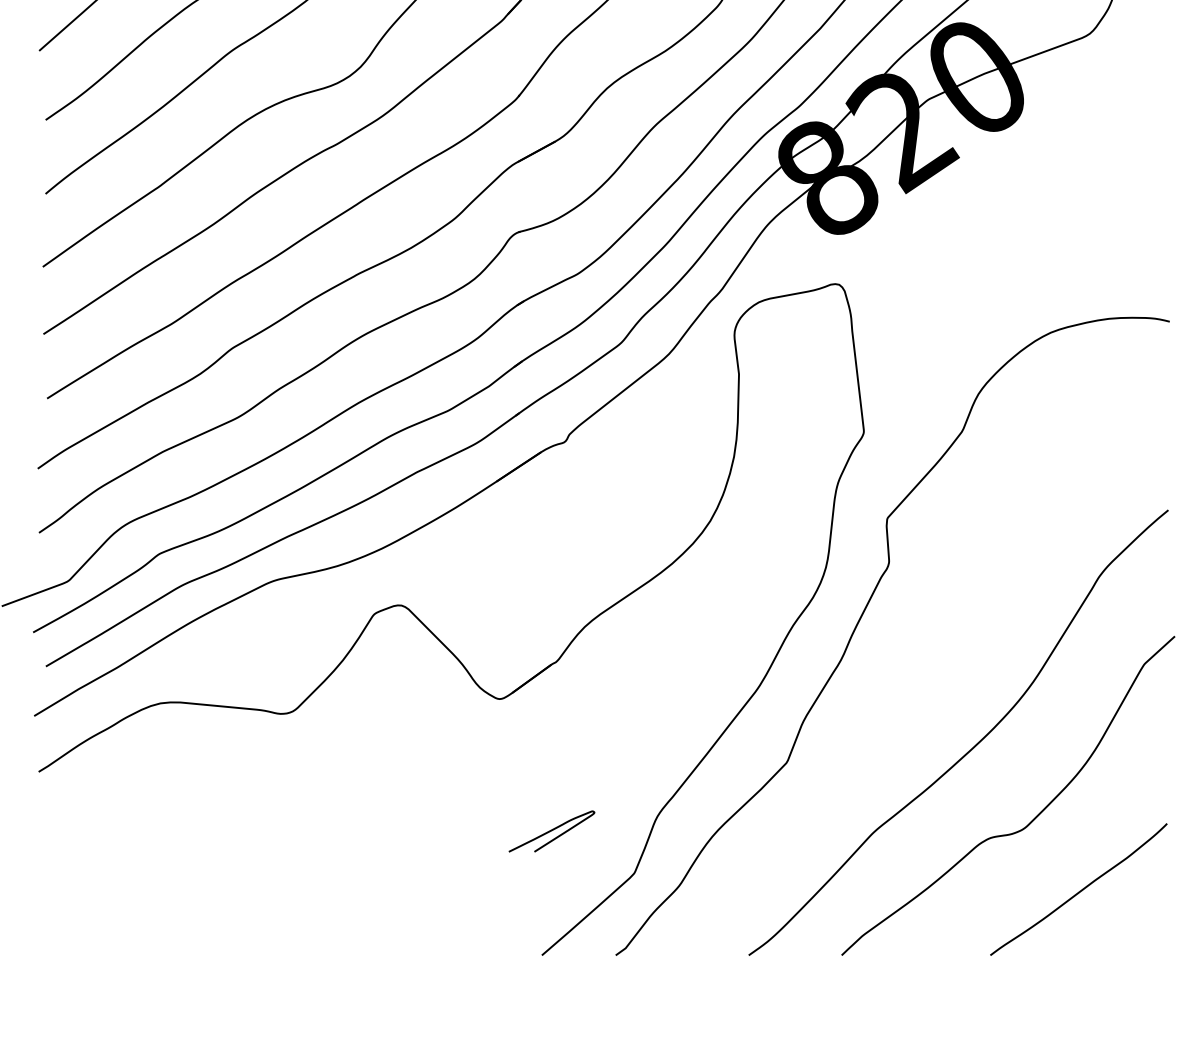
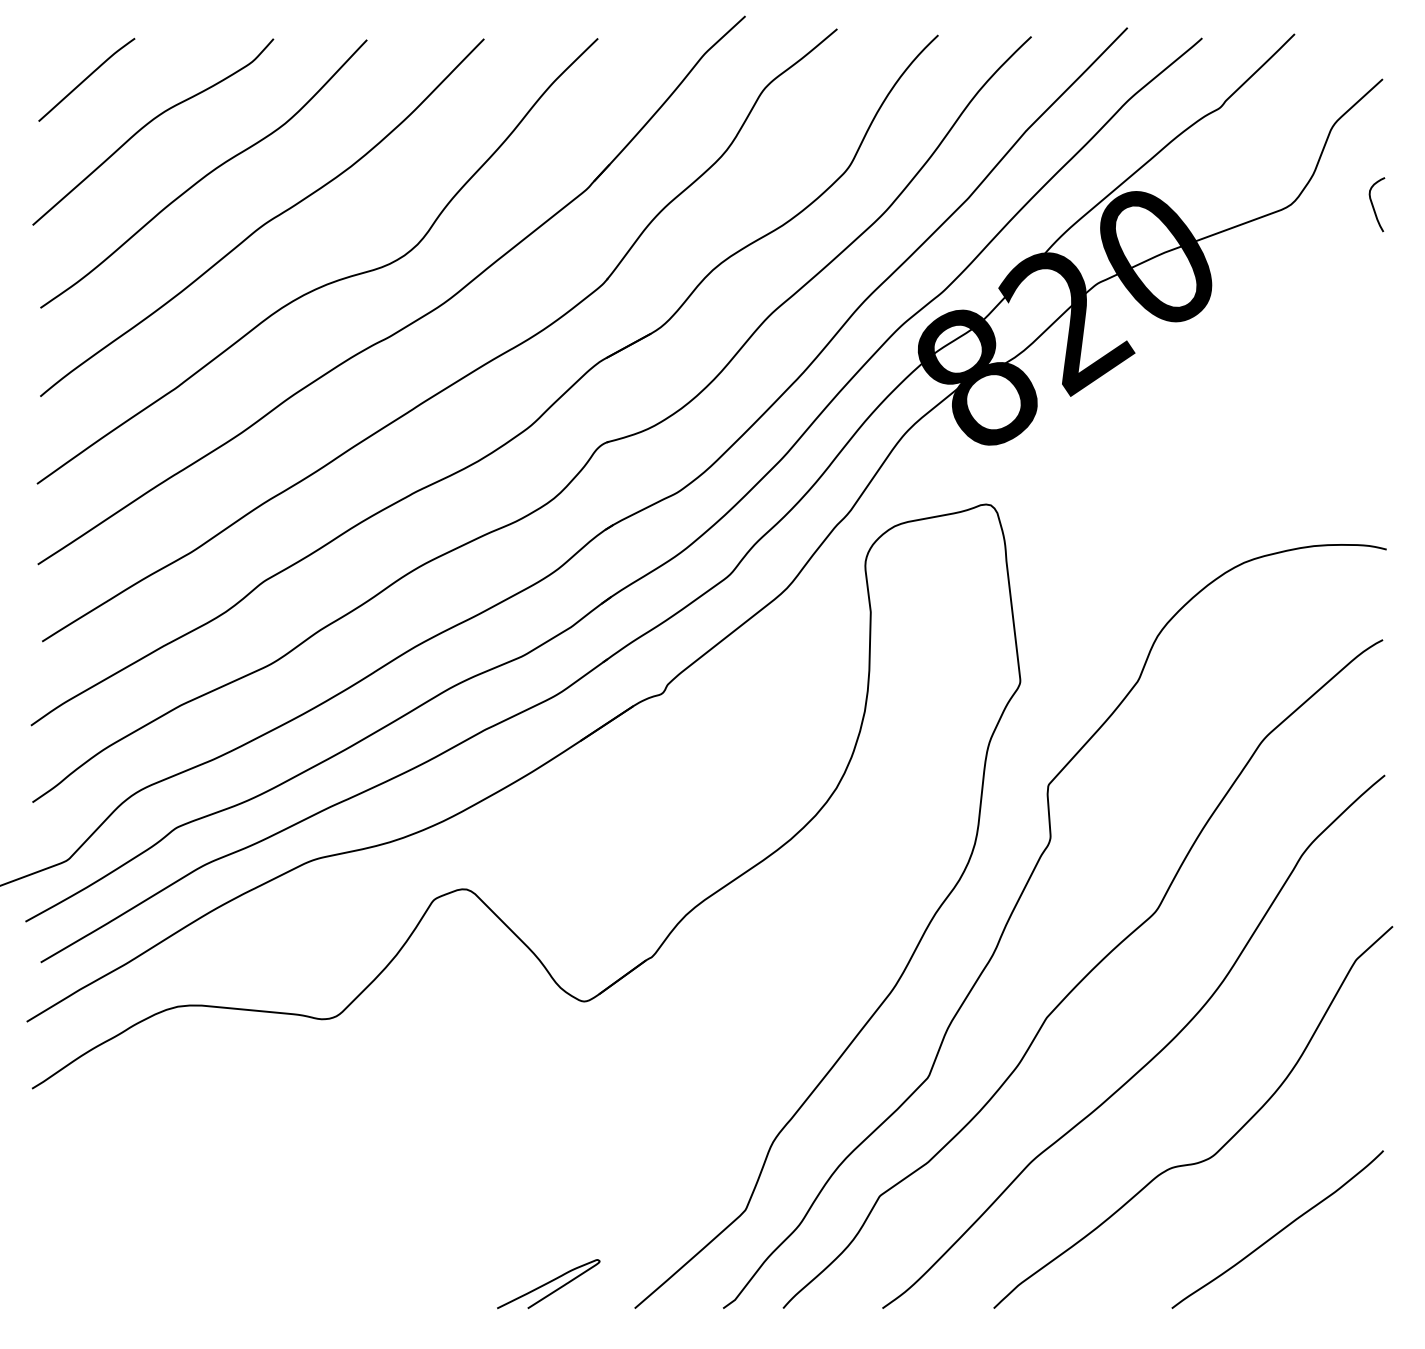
curve: (1158, 33) -> (1373, 204), added
curve: (918, 677) -> (1085, 975), added
curve: (551, 831) -> (548, 1283), moved

